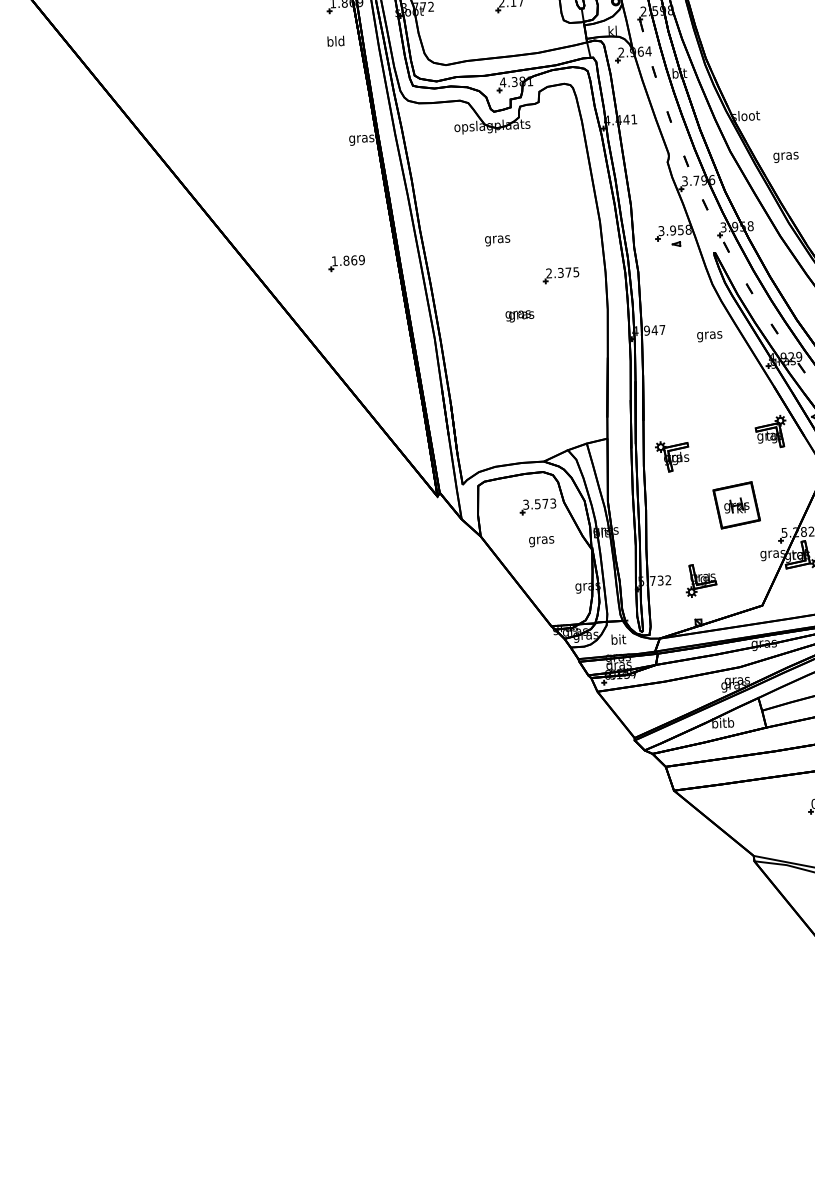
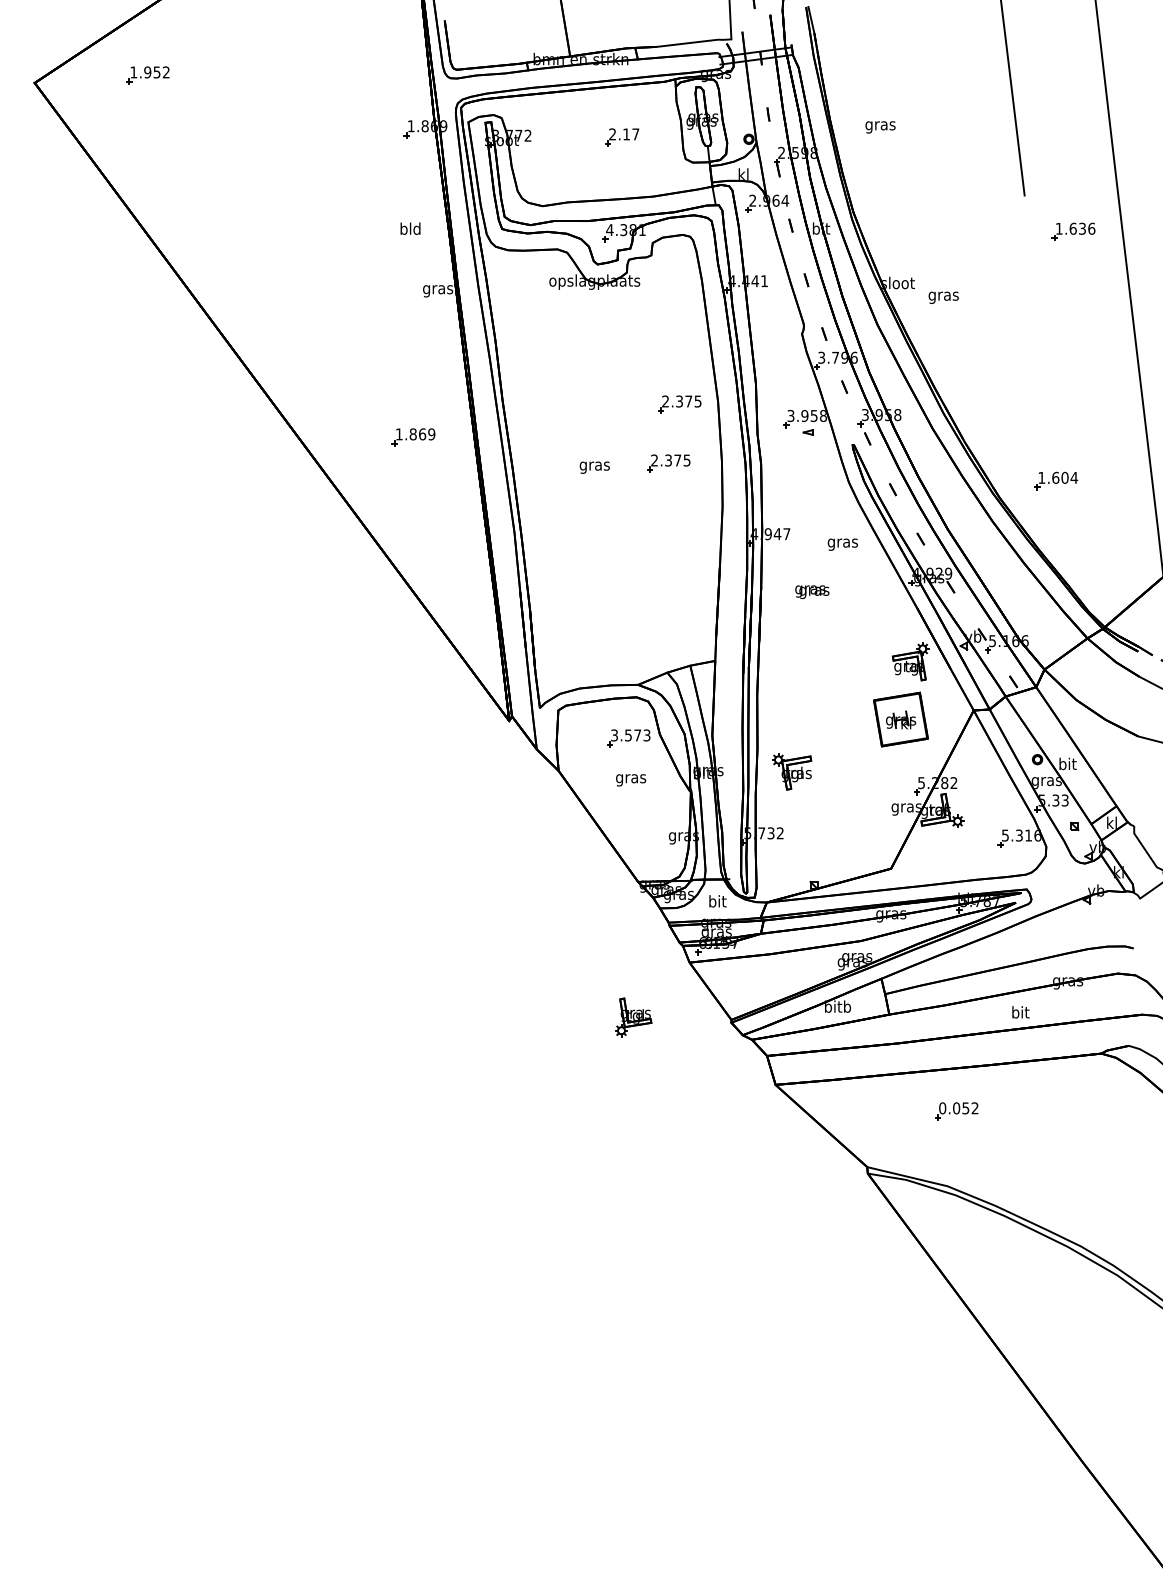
text: (335, 41) -> (410, 228), moved
text: (785, 157) -> (943, 297), moved
part: (567, 225) -> (679, 404), added
text: (497, 240) -> (594, 467), moved
text: (520, 316) -> (812, 592), moved
part: (672, 456) -> (792, 771), moved
part: (736, 505) -> (900, 719), moved
part: (701, 580) -> (633, 1017), moved

